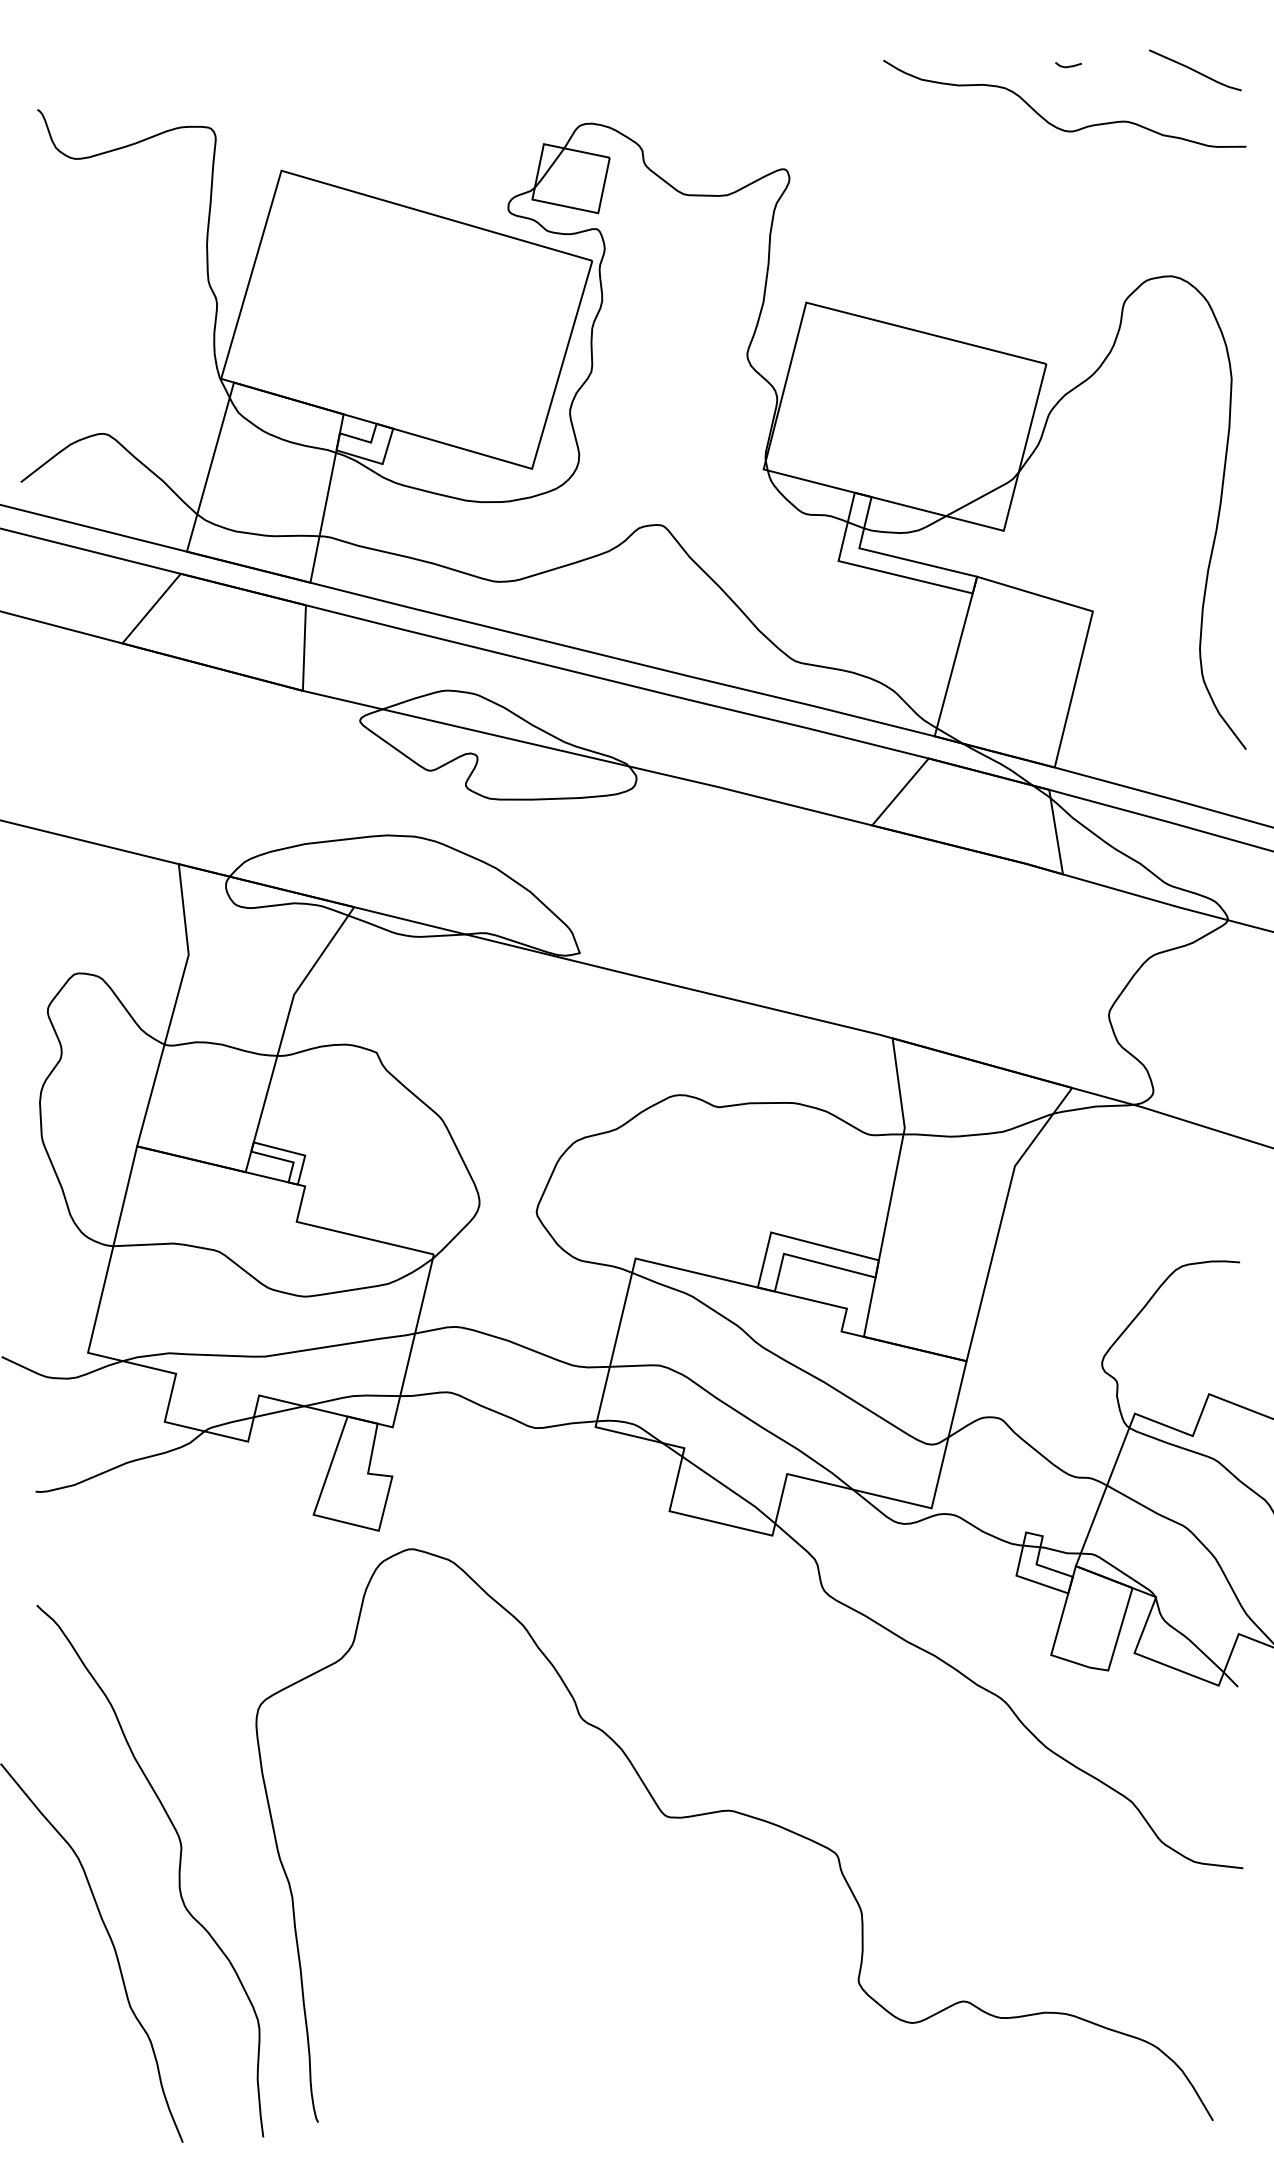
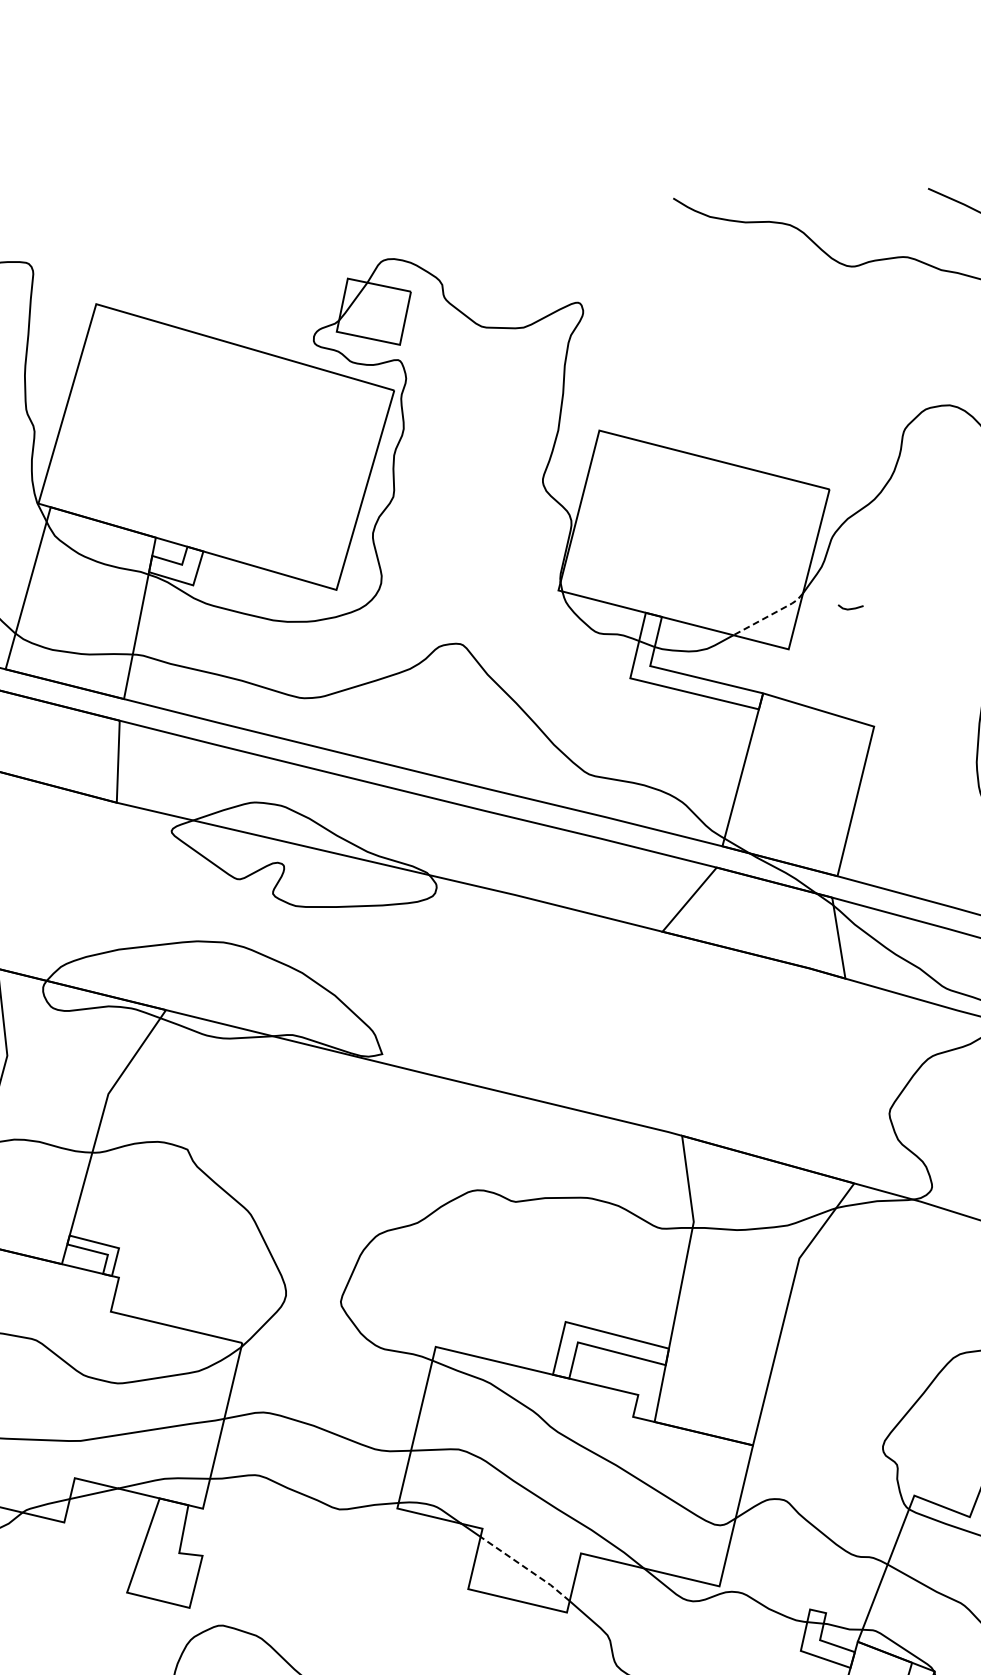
line: (1069, 65) -> (851, 607), moved
line: (984, 495) -> (770, 615), solid -> dashed
line: (730, 1489) -> (526, 1568), solid -> dashed

